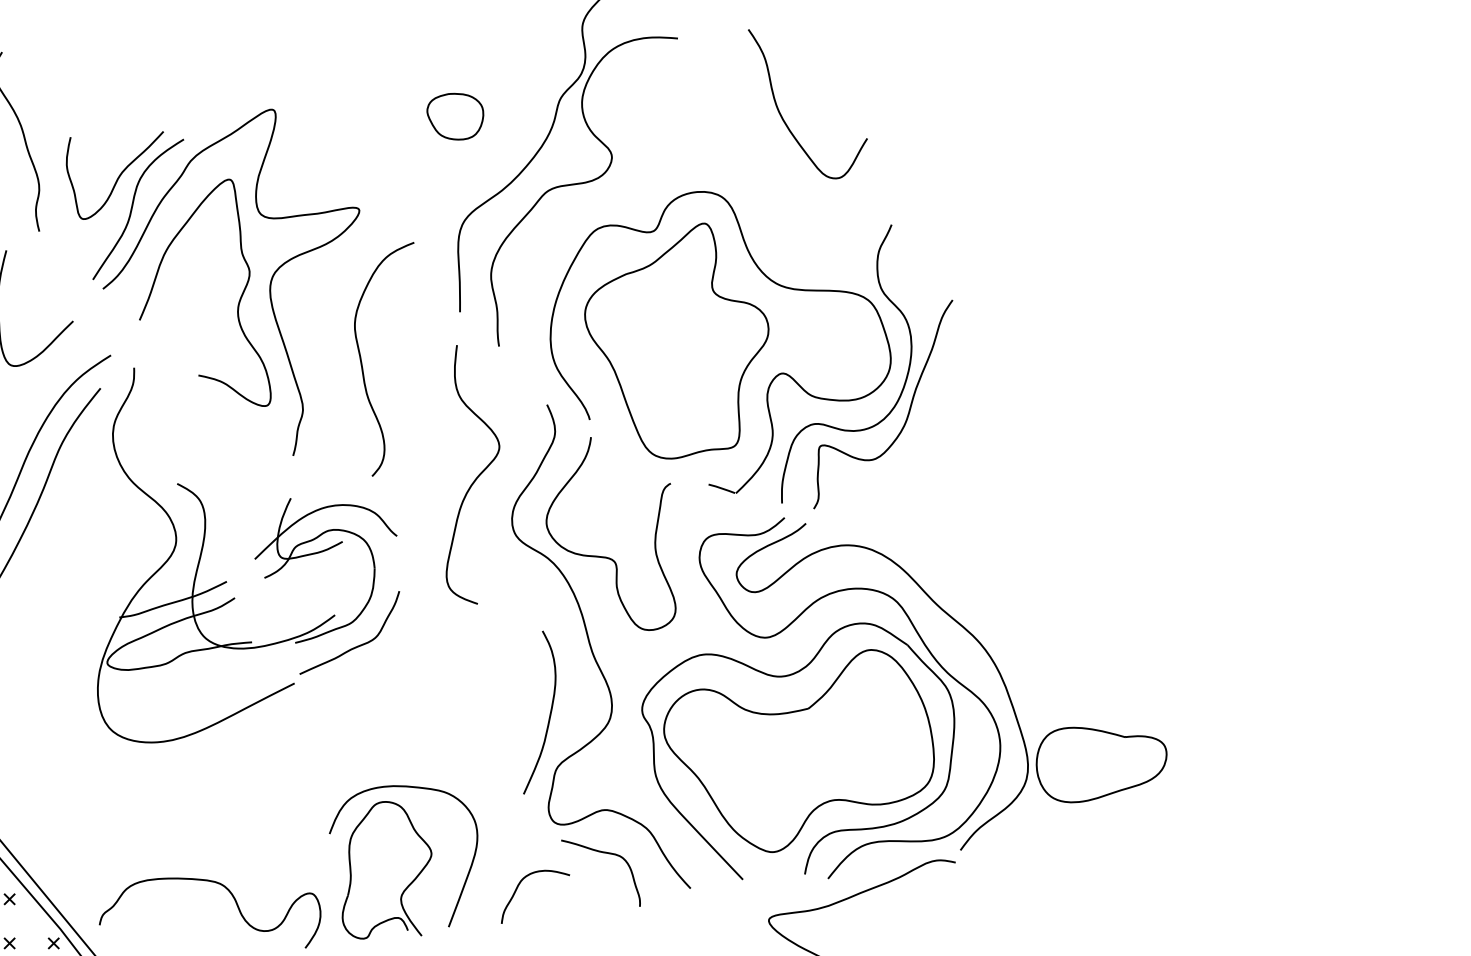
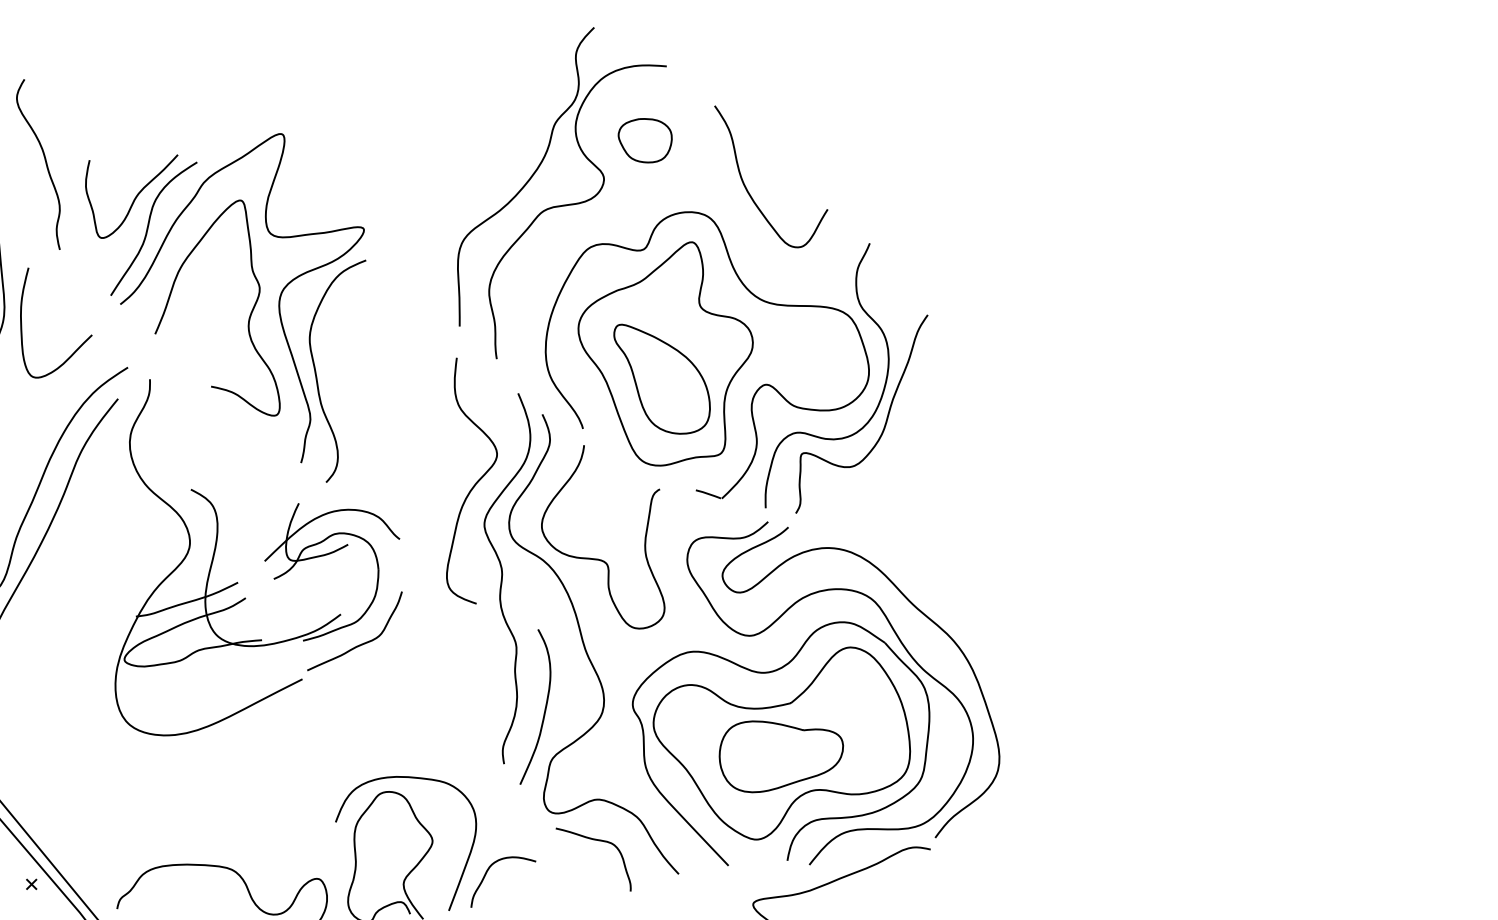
part: (454, 116) -> (644, 140), moved
curve: (782, 116) -> (747, 188), moved
curve: (363, 364) -> (317, 376), moved
part: (672, 366) -> (661, 378), added
curve: (505, 577) -> (502, 578), added
part: (1100, 764) -> (780, 756), moved
curve: (518, 886) -> (487, 872), moved

